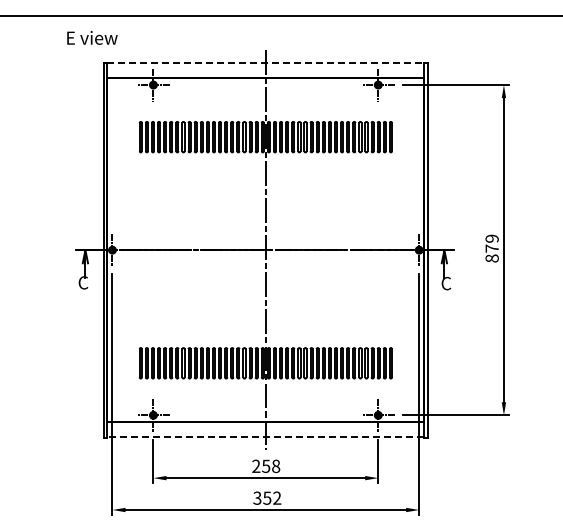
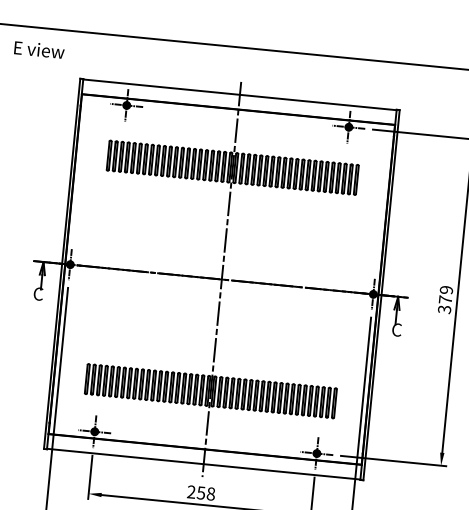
text: (92, 37) -> (39, 49), moved
line: (265, 63) -> (239, 95), dashed -> solid
text: (491, 258) -> (443, 309), 879 -> 379
line: (265, 437) -> (203, 464), dashed -> solid

